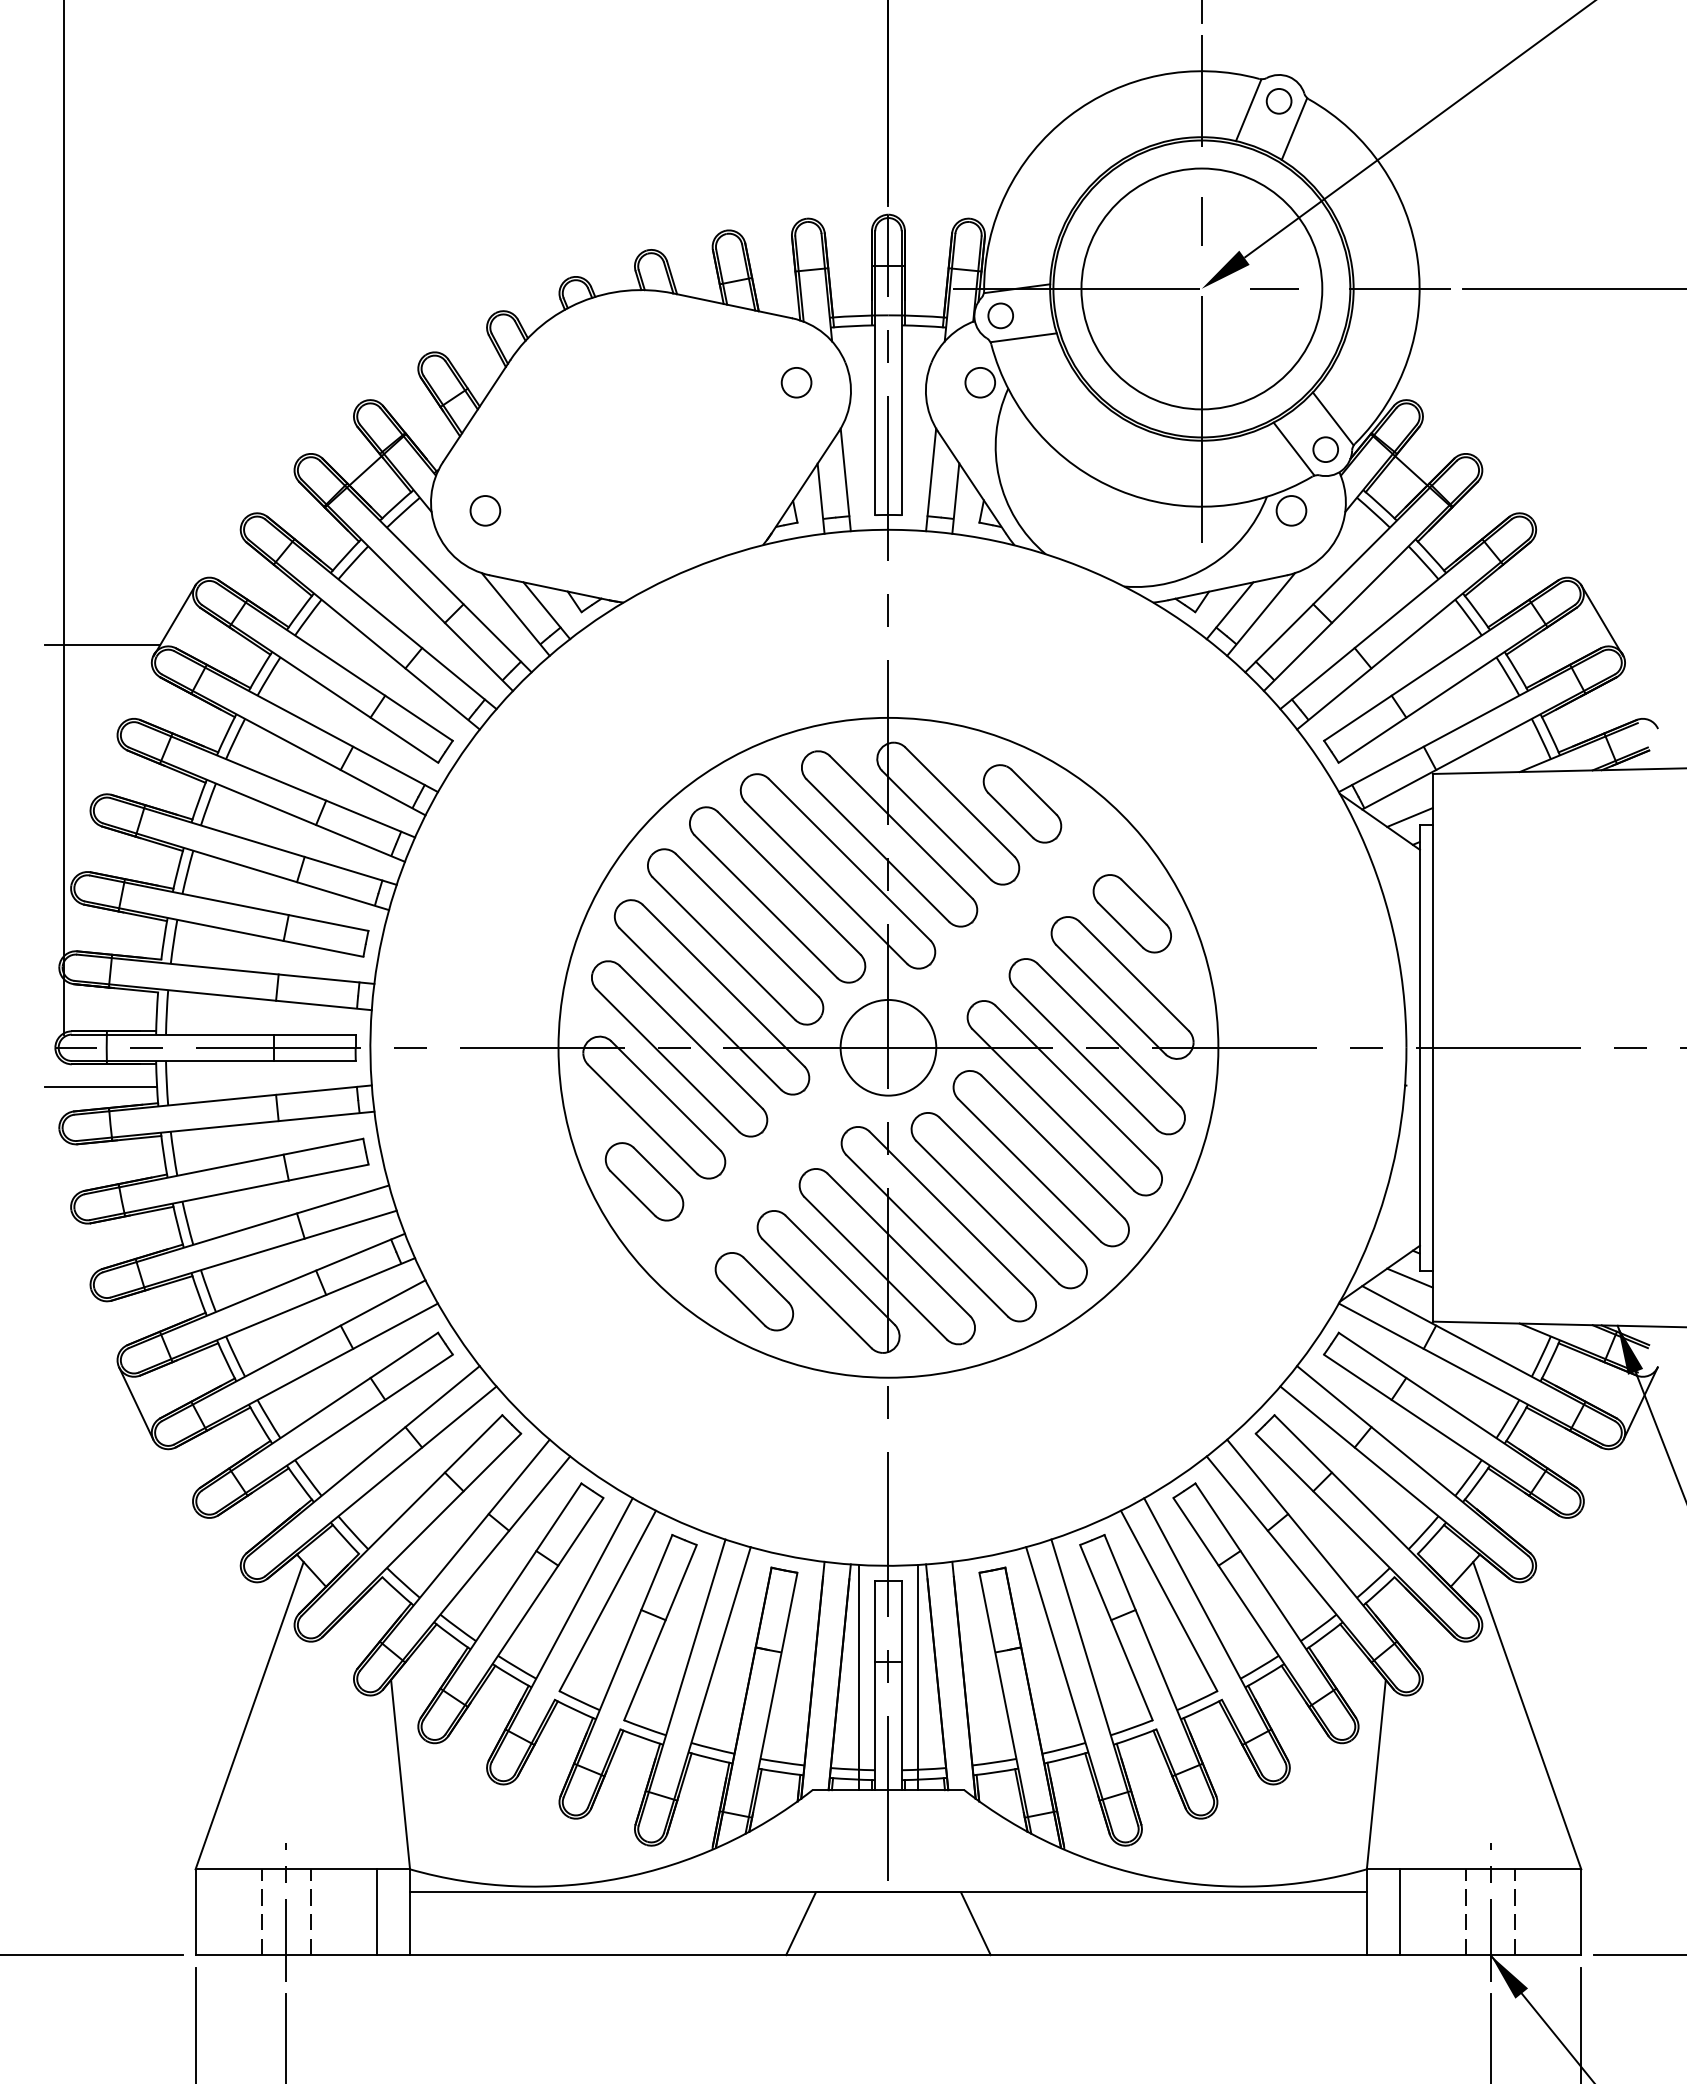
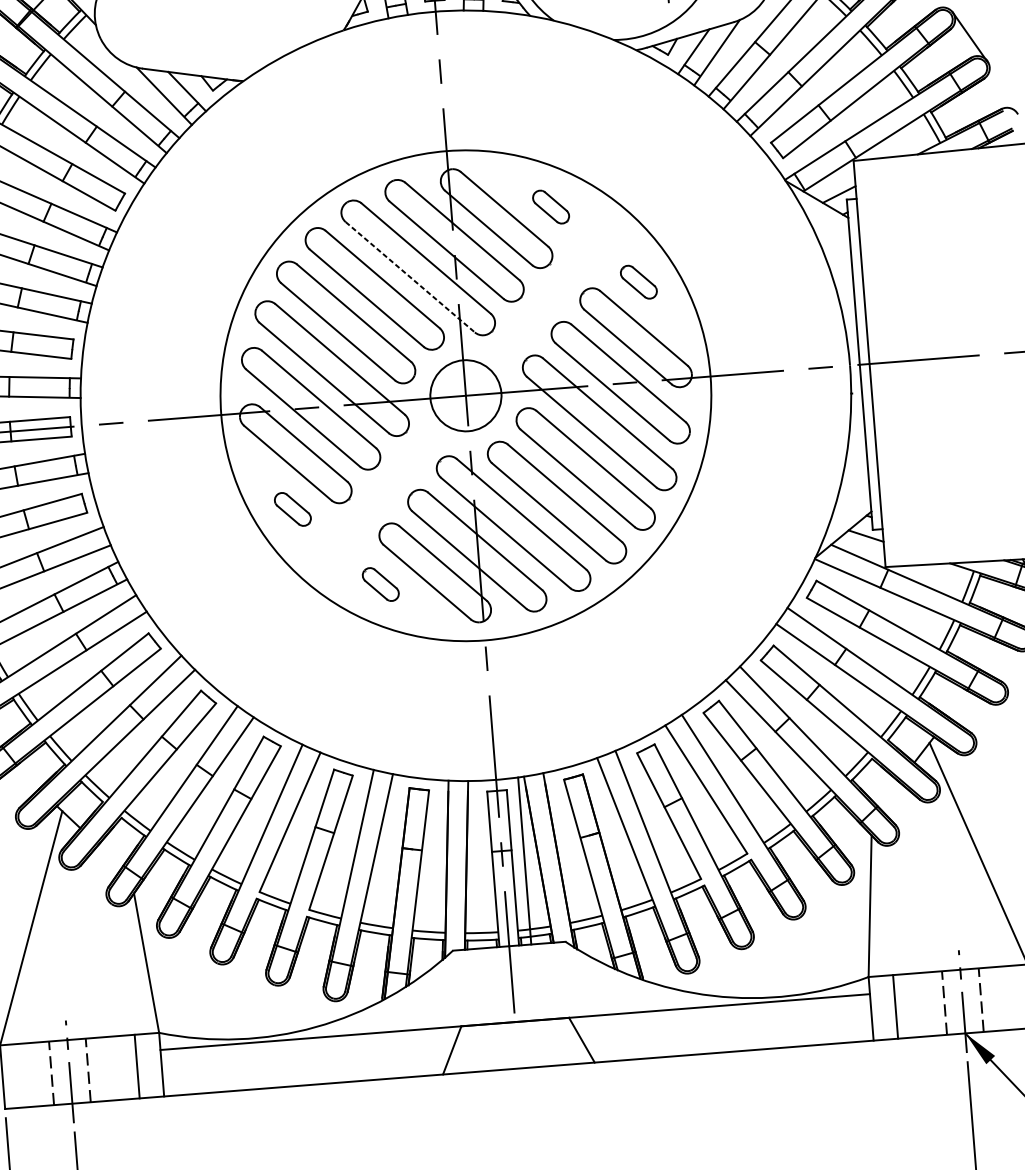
circle: (485, 510) -> (135, 20), removed
part: (1022, 803) -> (551, 206), size x0.6
line: (826, 883) -> (410, 277), solid -> dashed
part: (1131, 913) -> (638, 282), size x0.6
part: (644, 1181) -> (292, 509), size x0.6
part: (754, 1291) -> (380, 584), size x0.6
line: (858, 1677) -> (480, 864), removed

